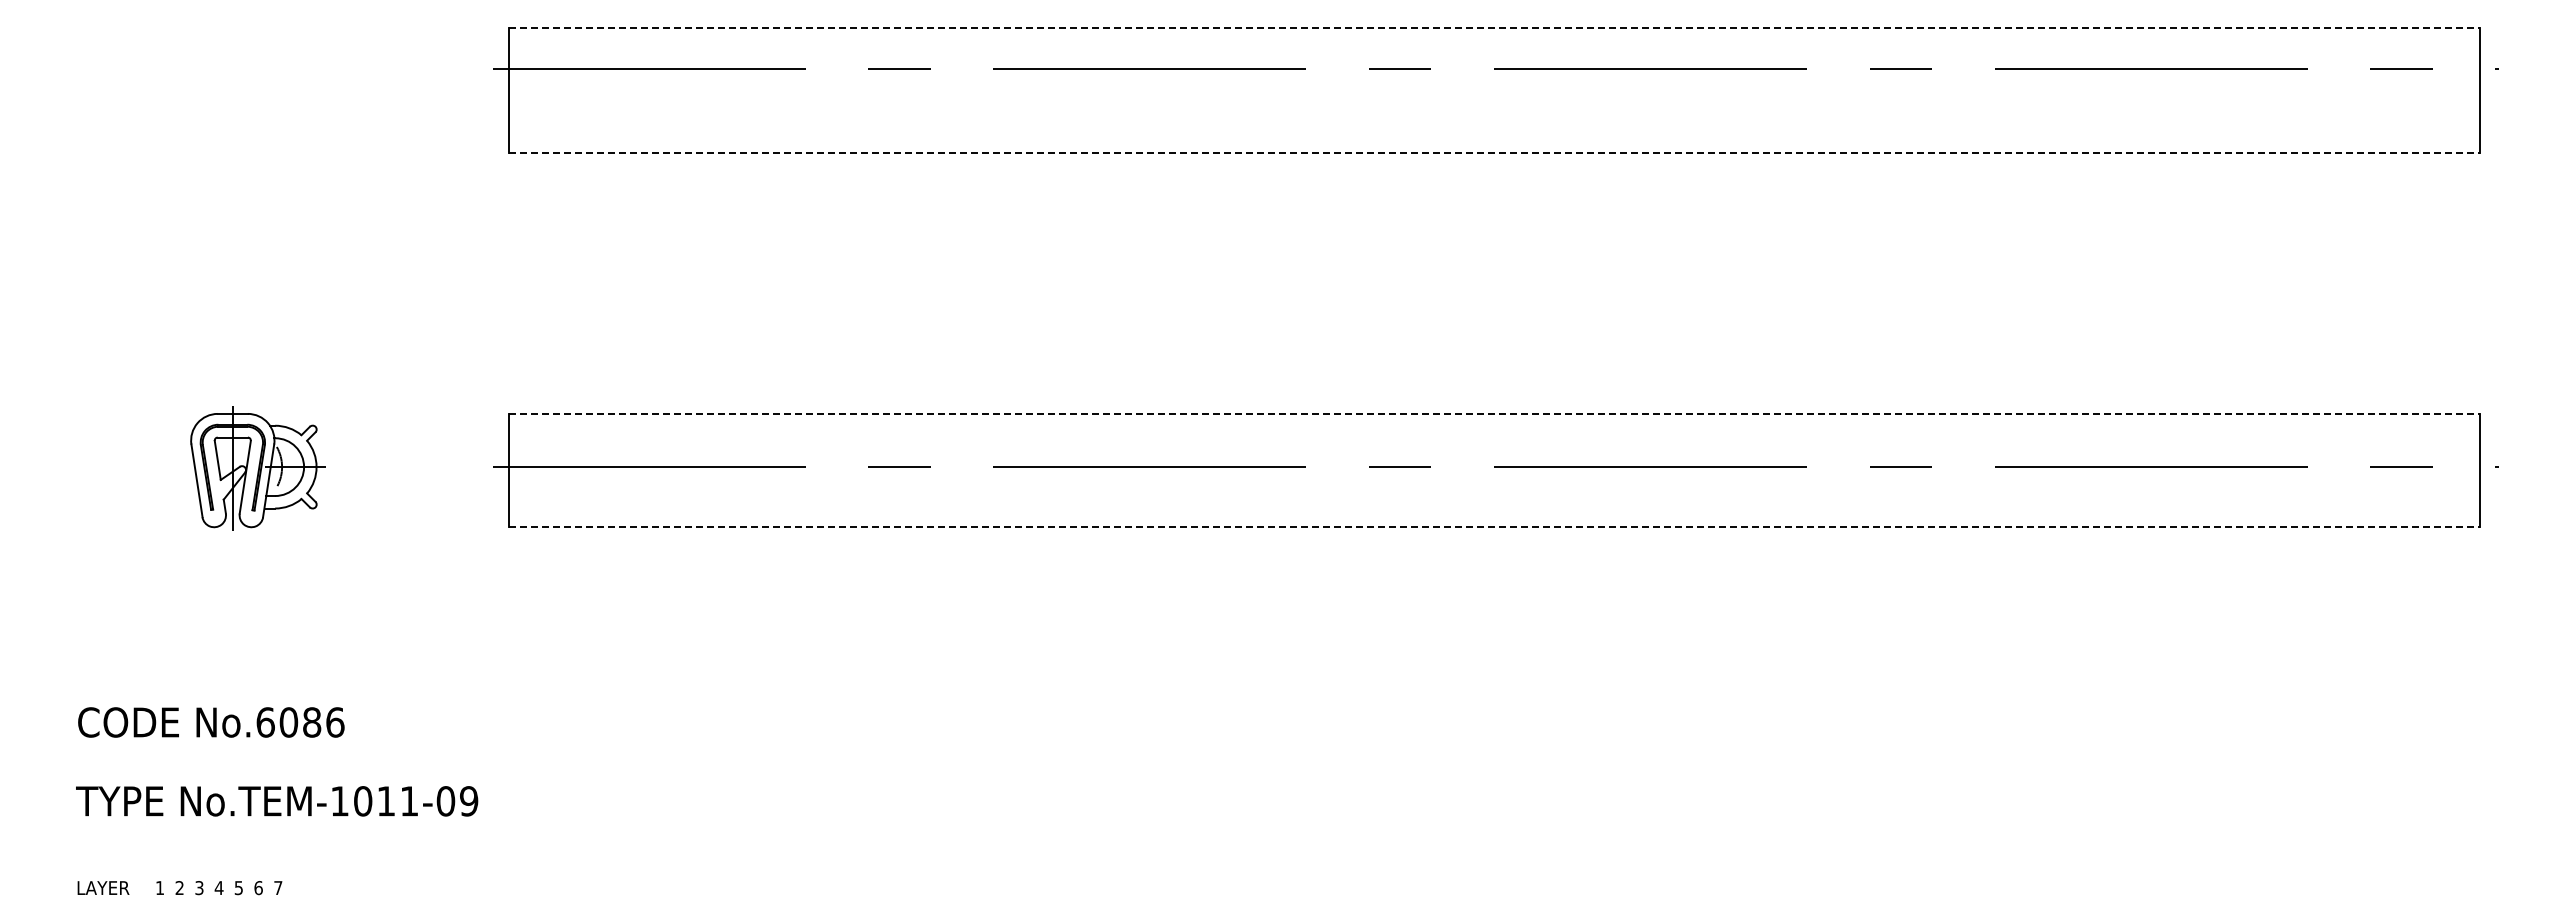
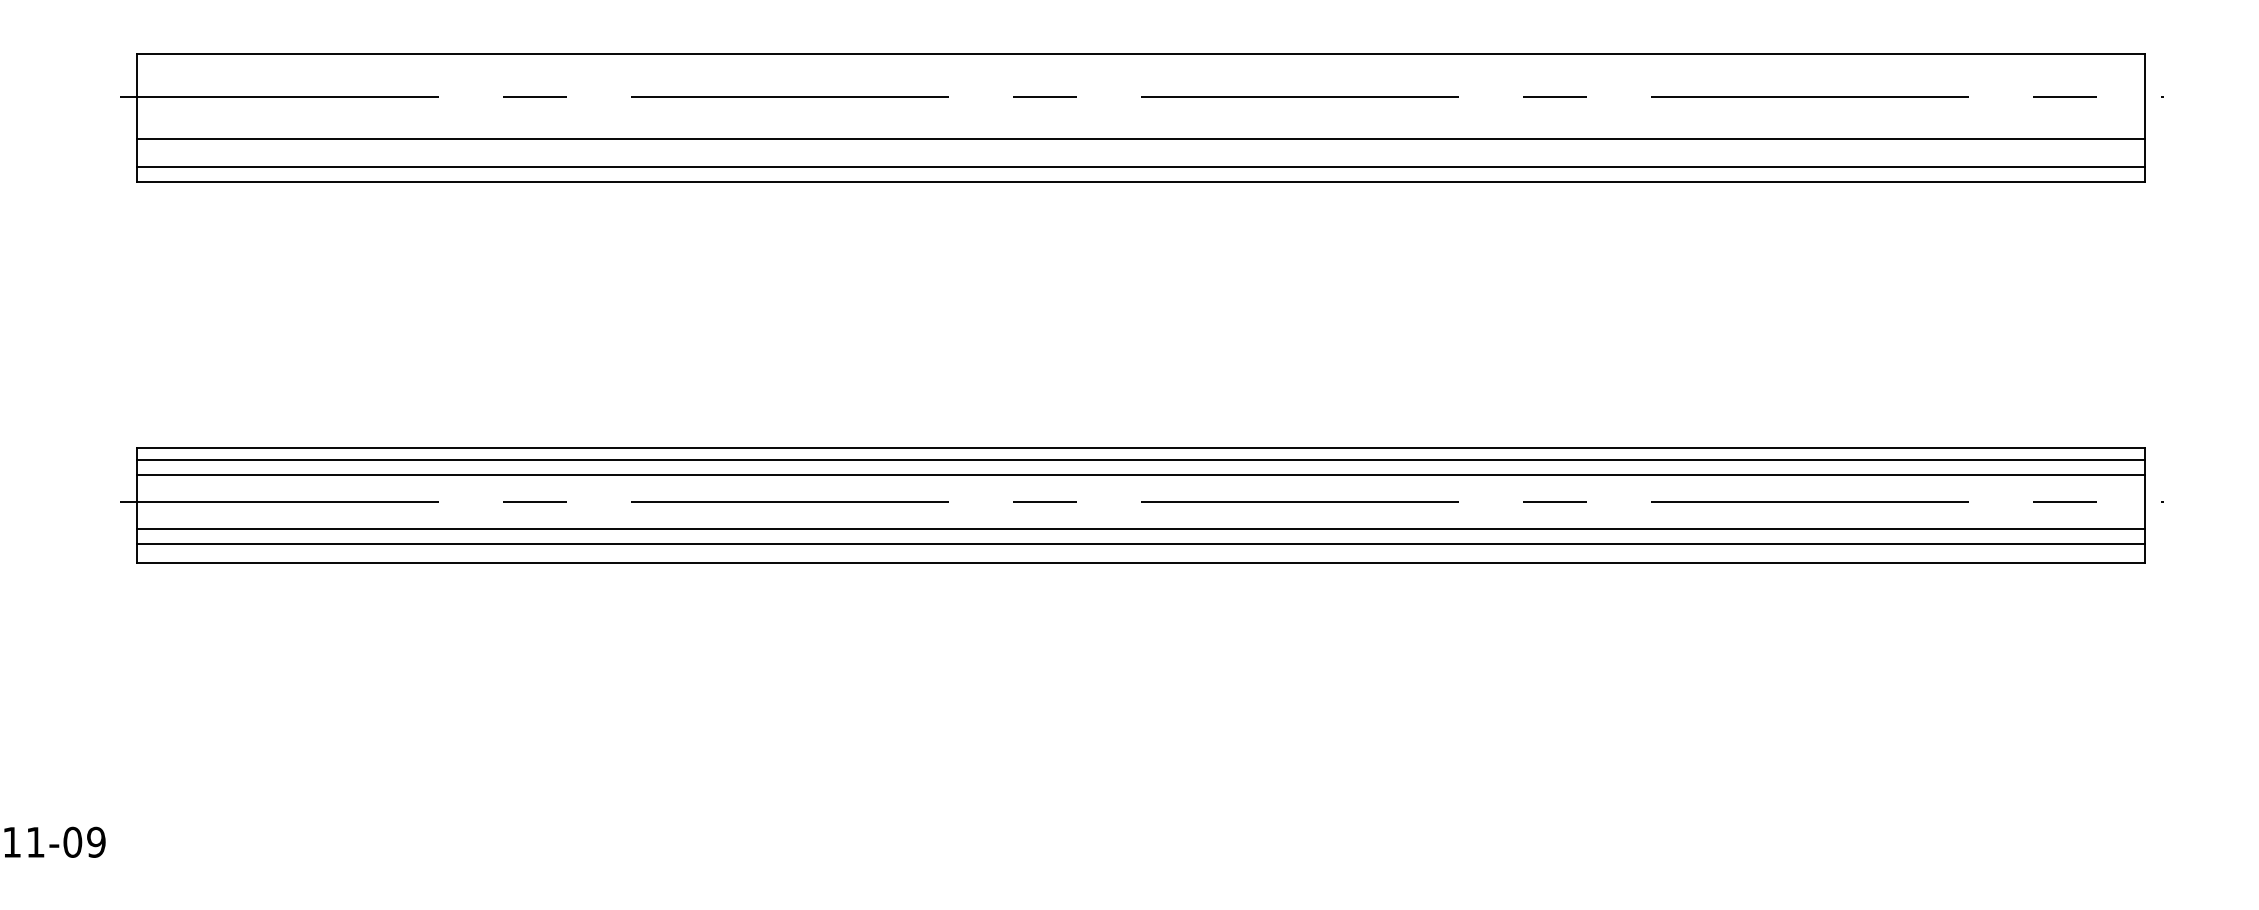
line: (1494, 27) -> (1141, 53), dashed -> solid
line: (1494, 111) -> (1141, 139), added
line: (1494, 138) -> (1141, 167), added
line: (1494, 153) -> (1141, 182), dashed -> solid
line: (1494, 413) -> (1141, 447), dashed -> solid
line: (1494, 425) -> (1141, 459), added
line: (1494, 440) -> (1141, 474), added
line: (1494, 493) -> (1141, 528), added
line: (1494, 508) -> (1141, 544), added
line: (1494, 527) -> (1141, 563), dashed -> solid

